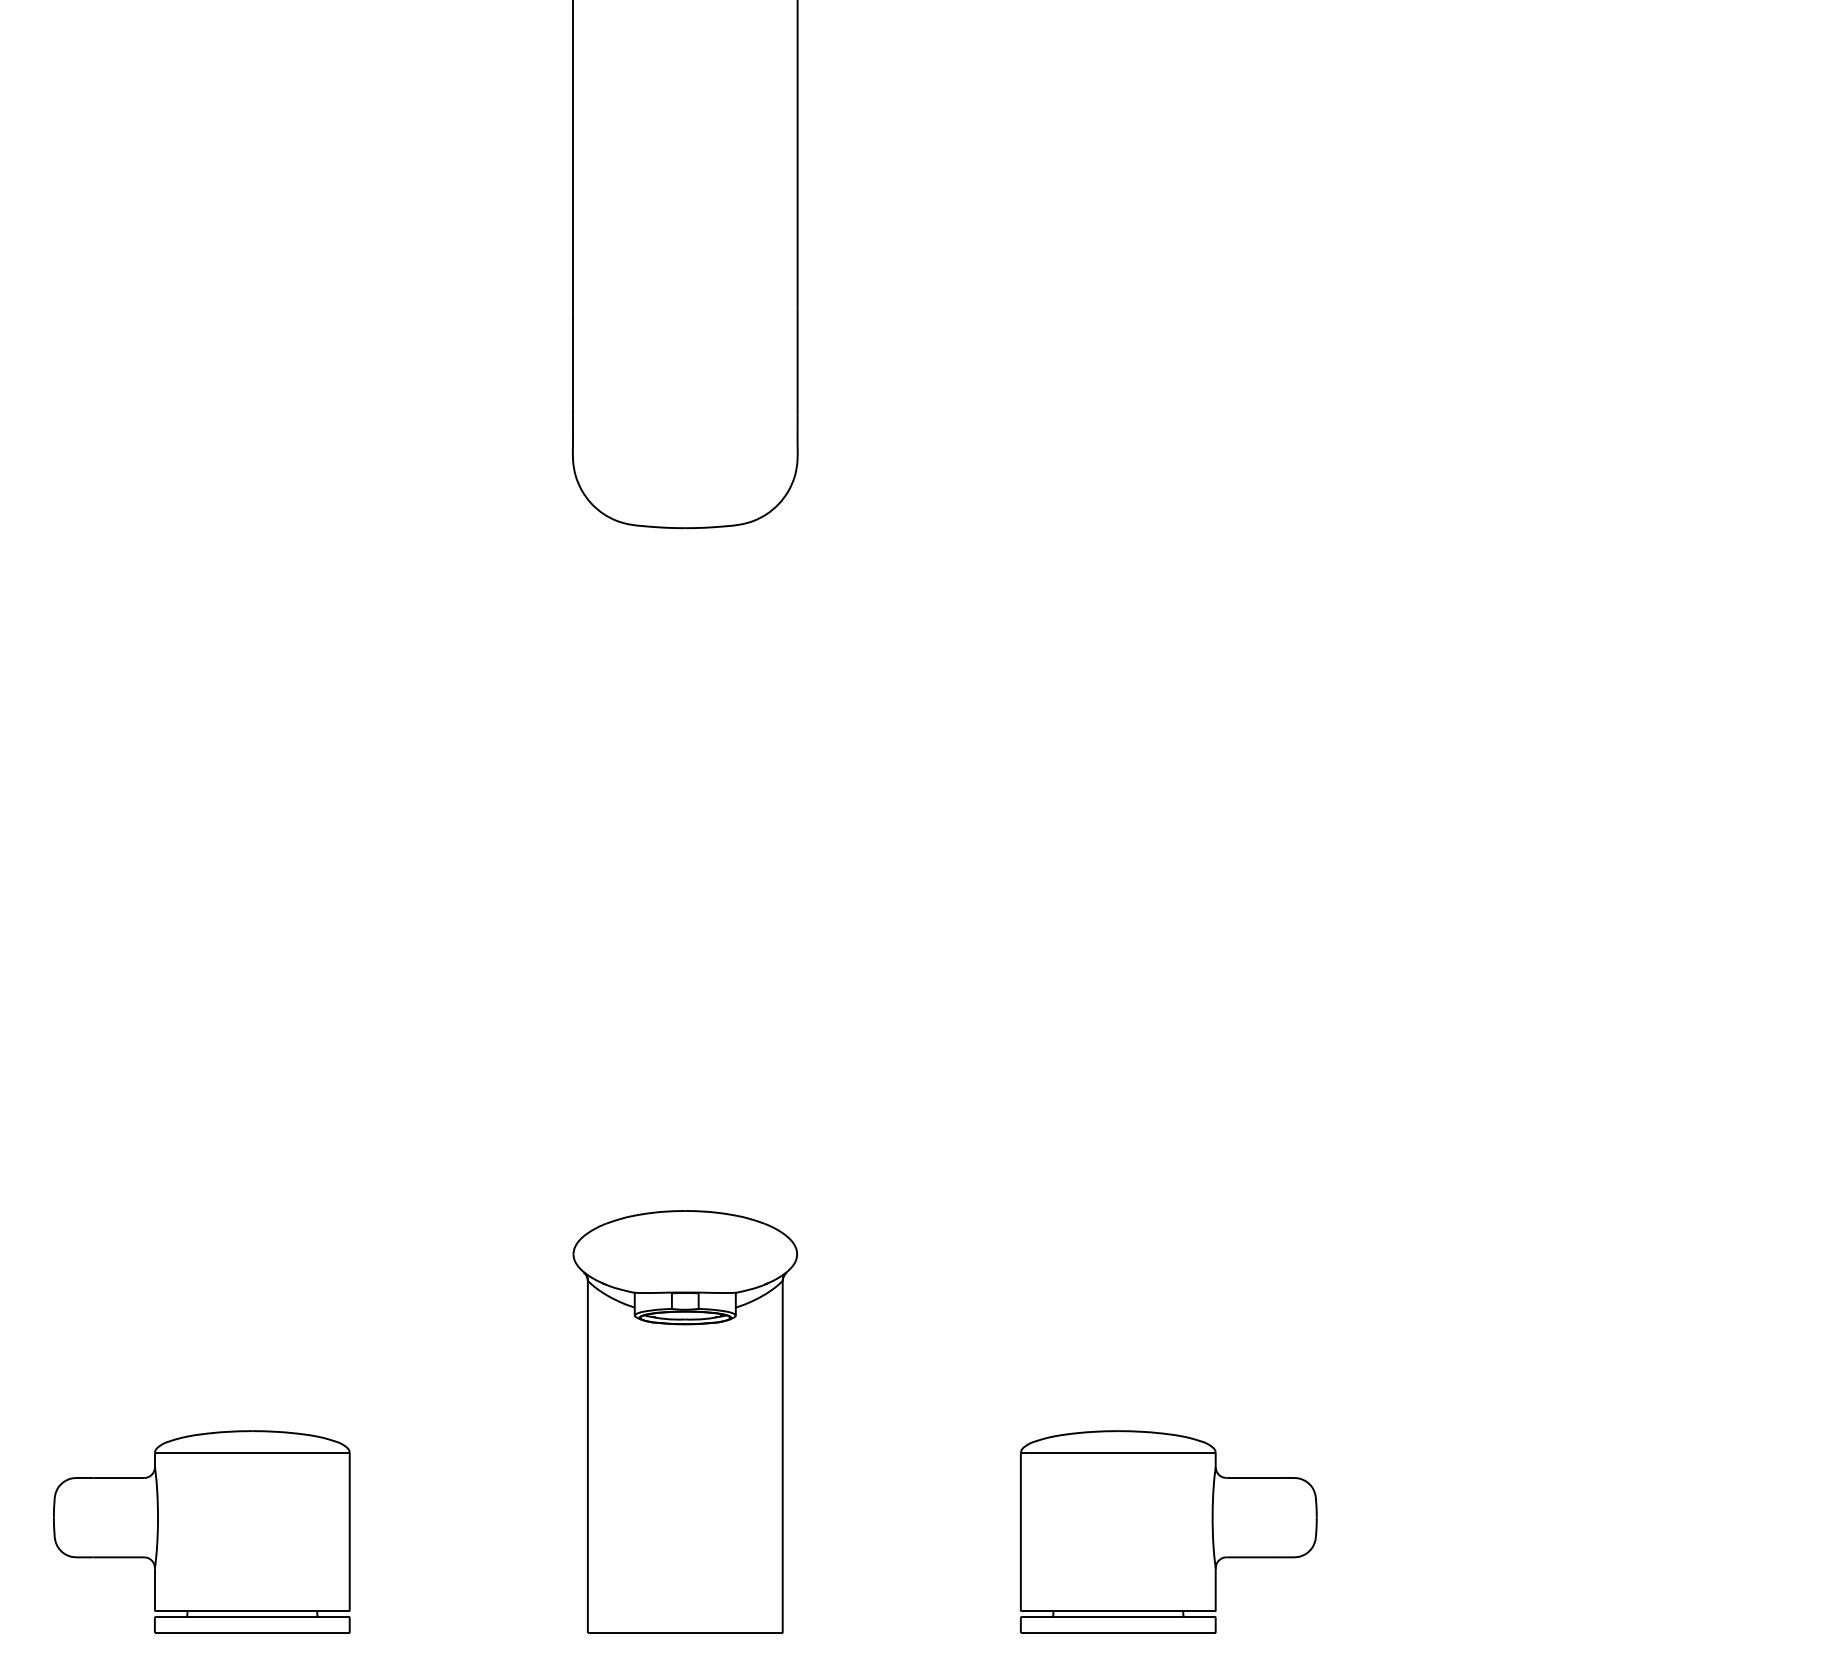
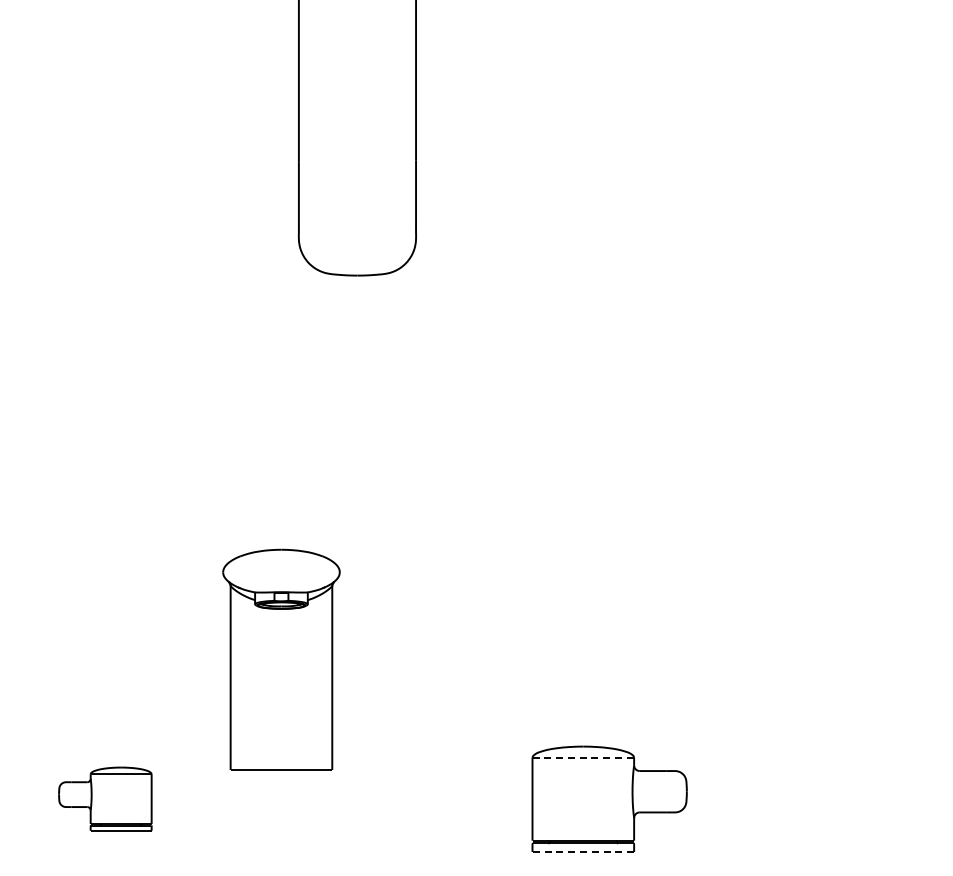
part: (685, 1421) -> (281, 659), moved
line: (1118, 1452) -> (583, 757), solid -> dashed
part: (202, 1530) -> (105, 798), size x0.6
line: (1118, 1632) -> (583, 851), solid -> dashed

